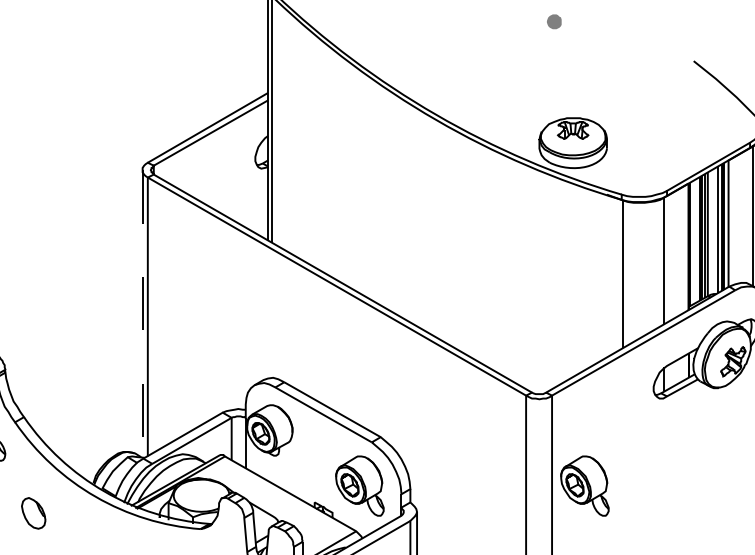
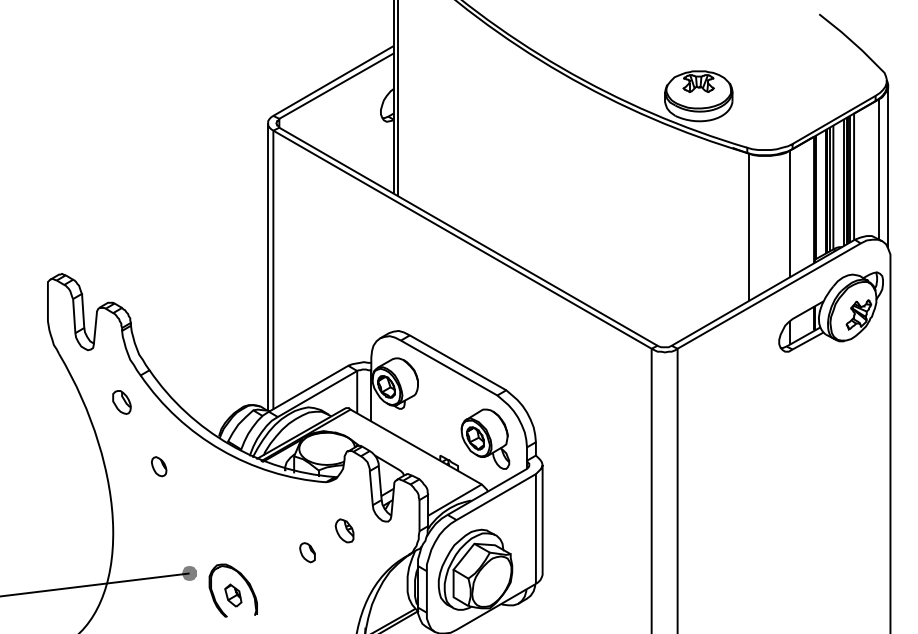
line: (142, 314) -> (268, 267), dashed -> solid
part: (584, 485) -> (710, 438), removed
part: (32, 513) -> (158, 466), size x0.62

